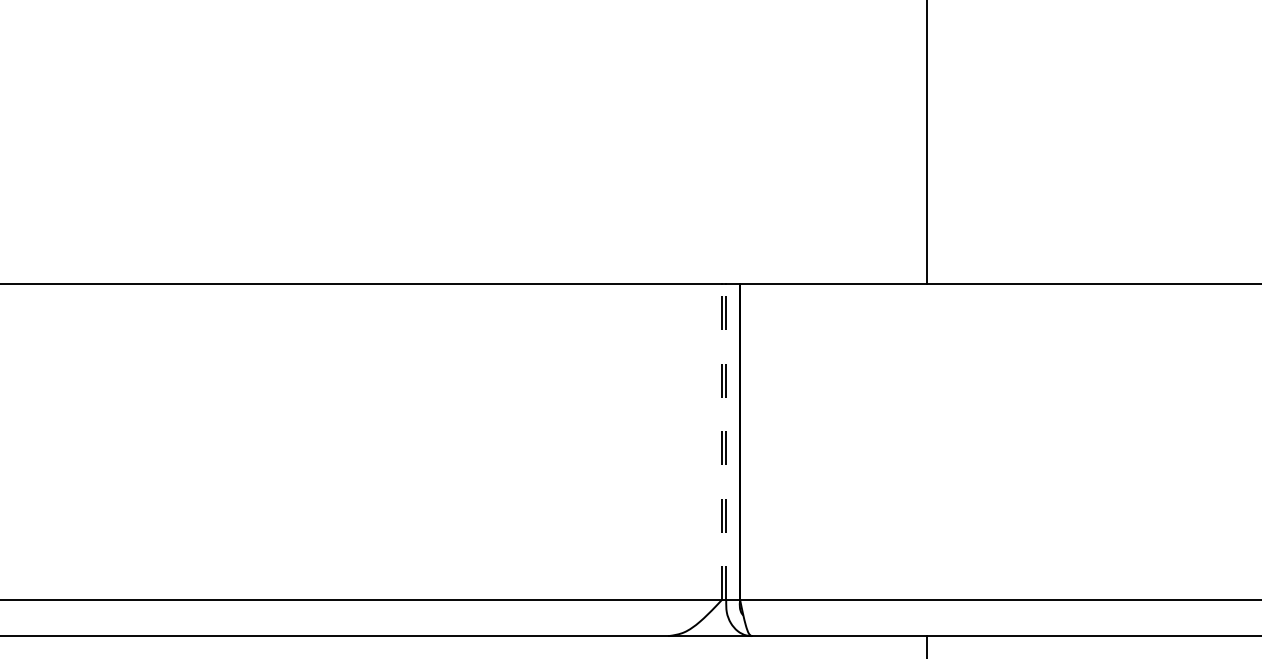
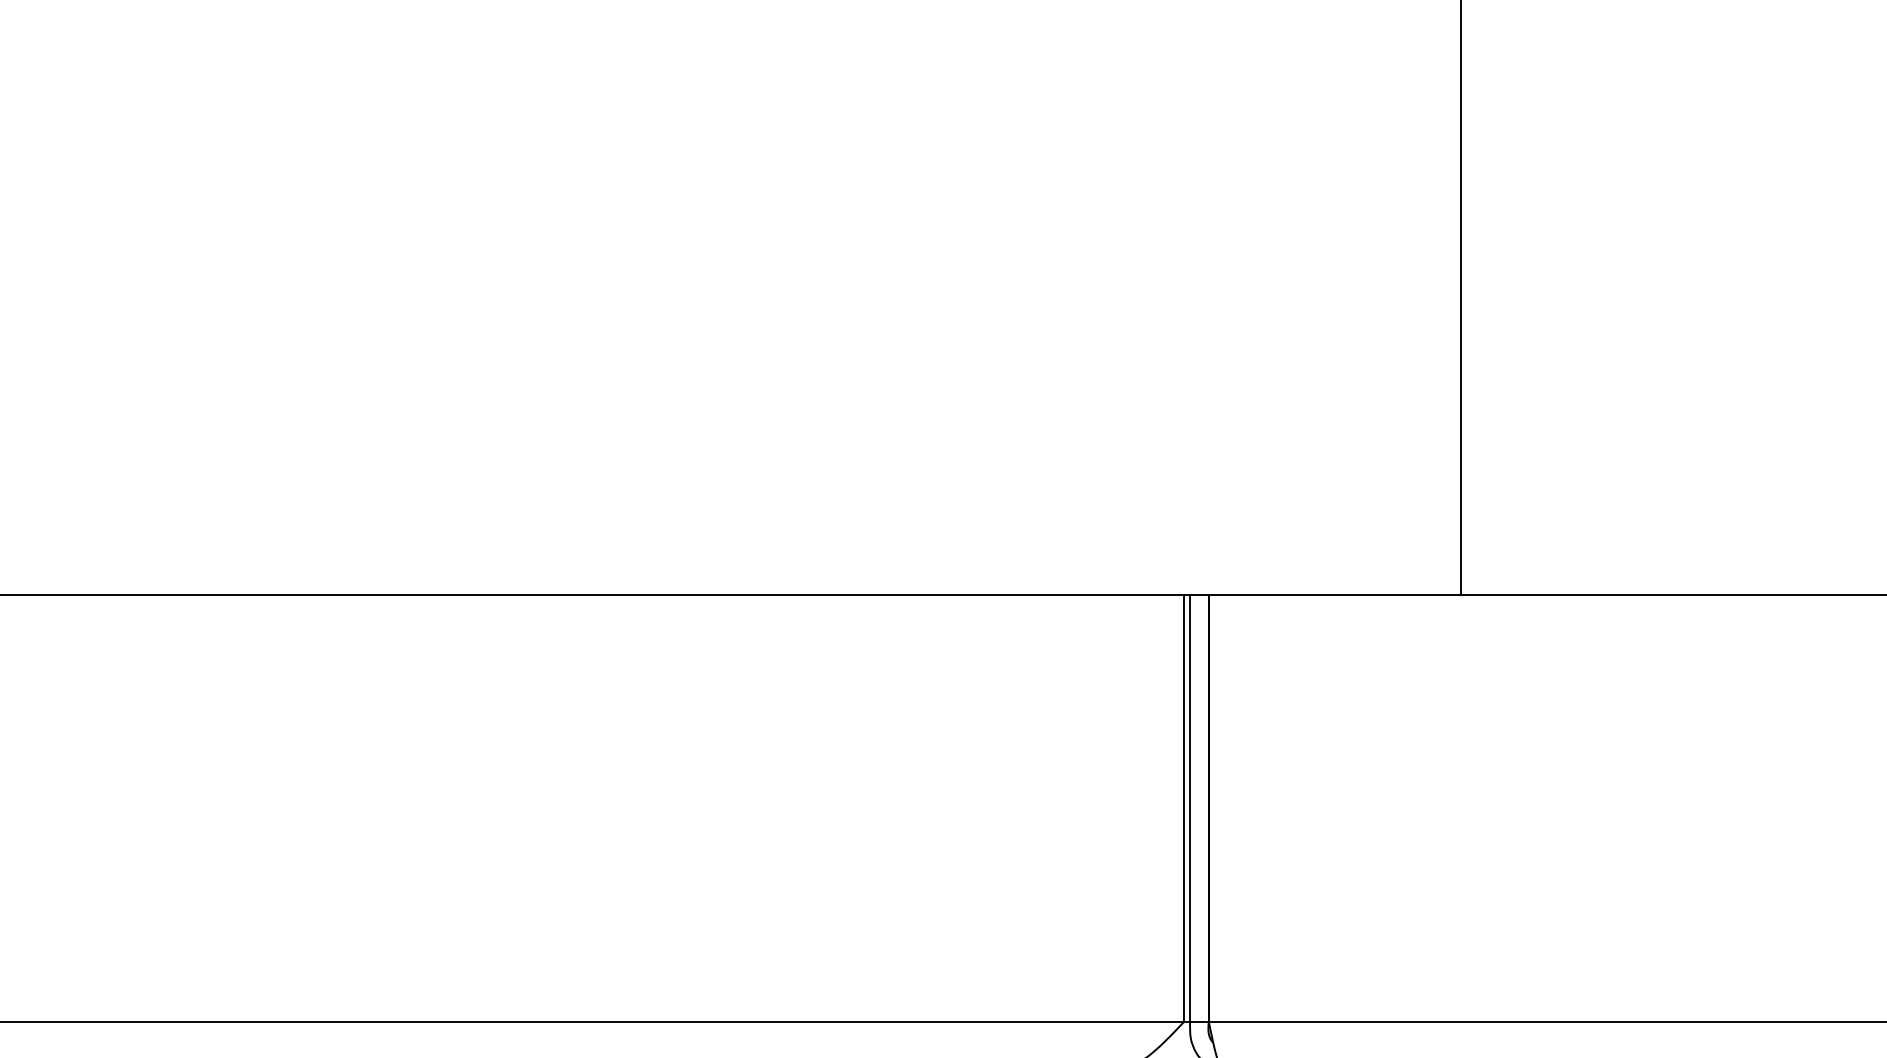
line: (721, 442) -> (1183, 808), dashed -> solid
line: (726, 442) -> (1190, 808), dashed -> solid

